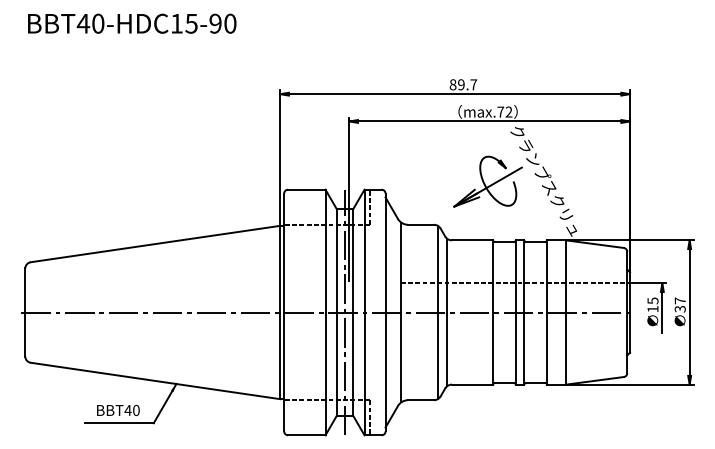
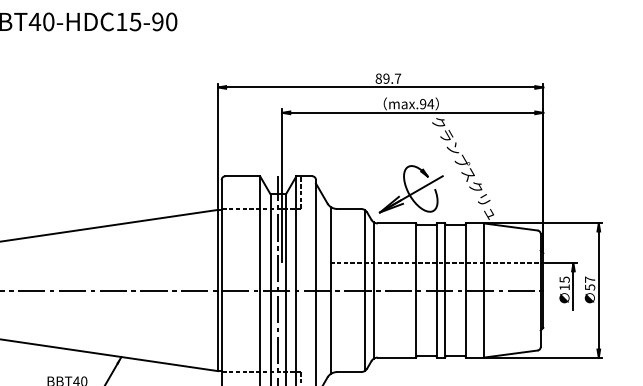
text: (504, 111) -> (426, 103), max.72 -> max.94
part: (487, 181) -> (410, 189), moved
text: (679, 309) -> (589, 287), 37 -> 57

